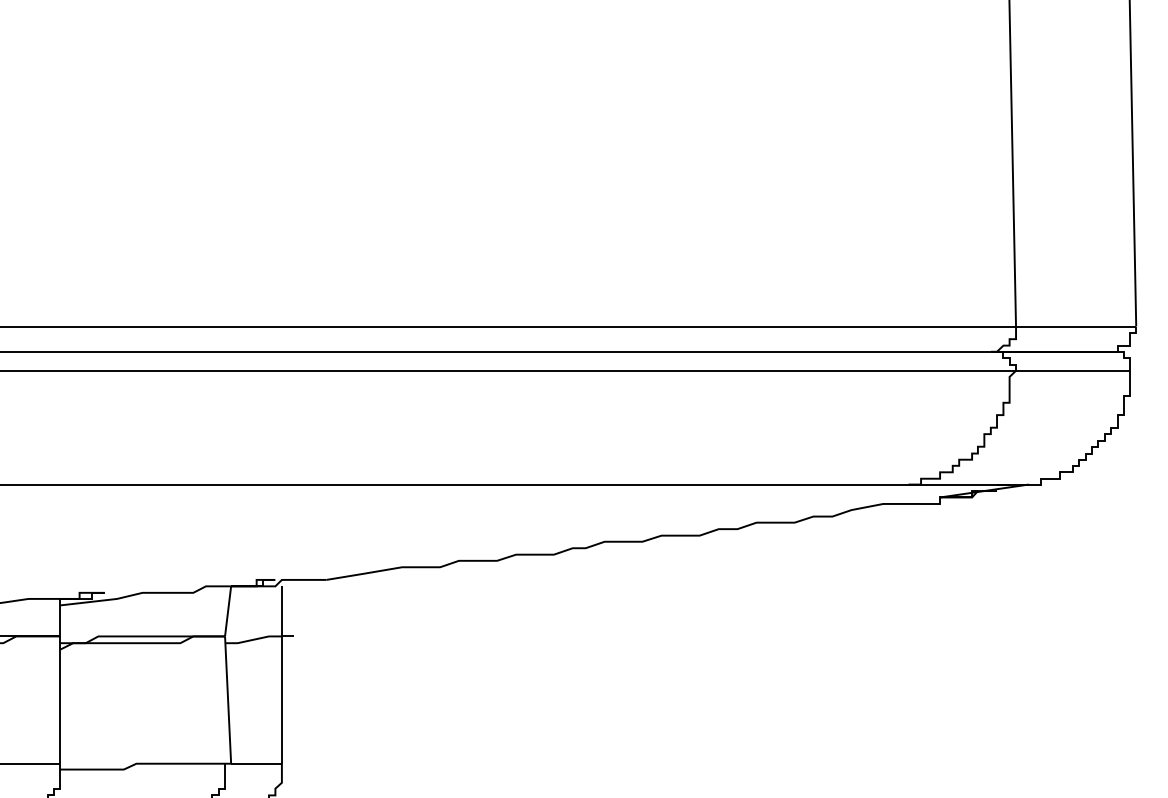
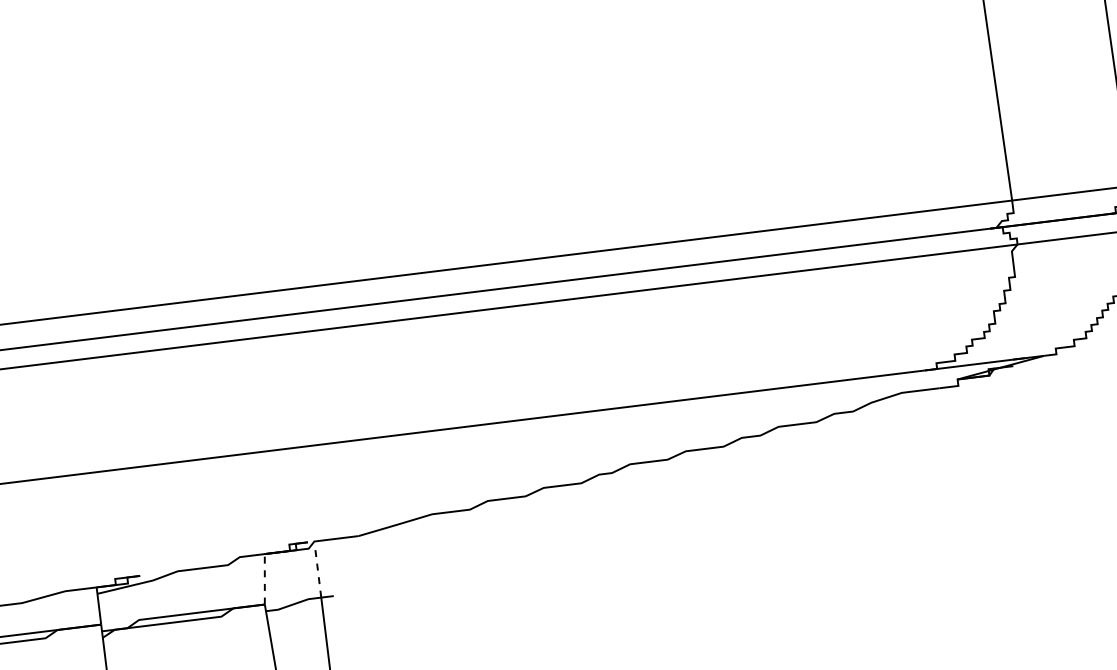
line: (228, 610) -> (265, 578), solid -> dashed
line: (281, 610) -> (317, 571), solid -> dashed

